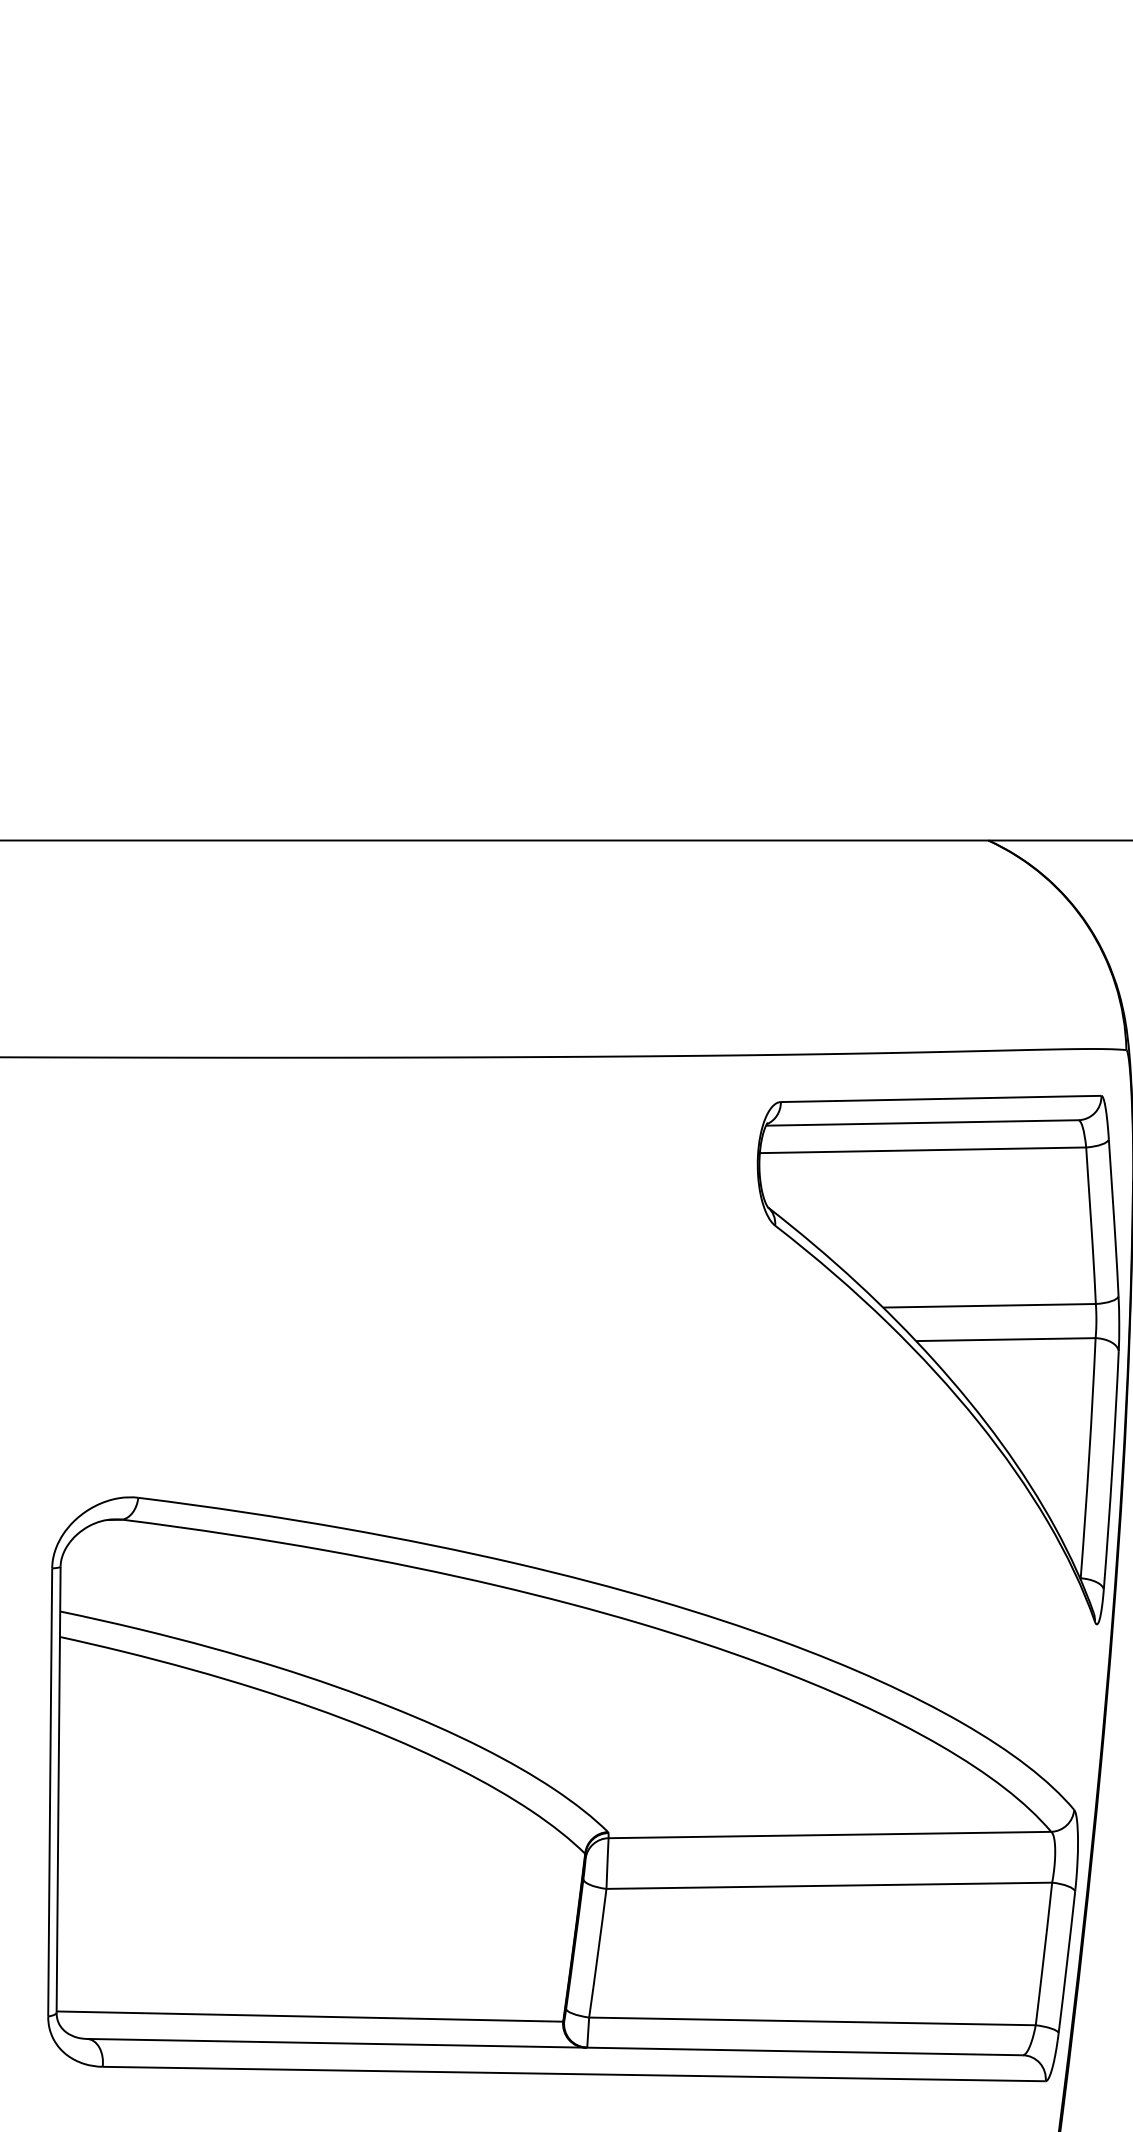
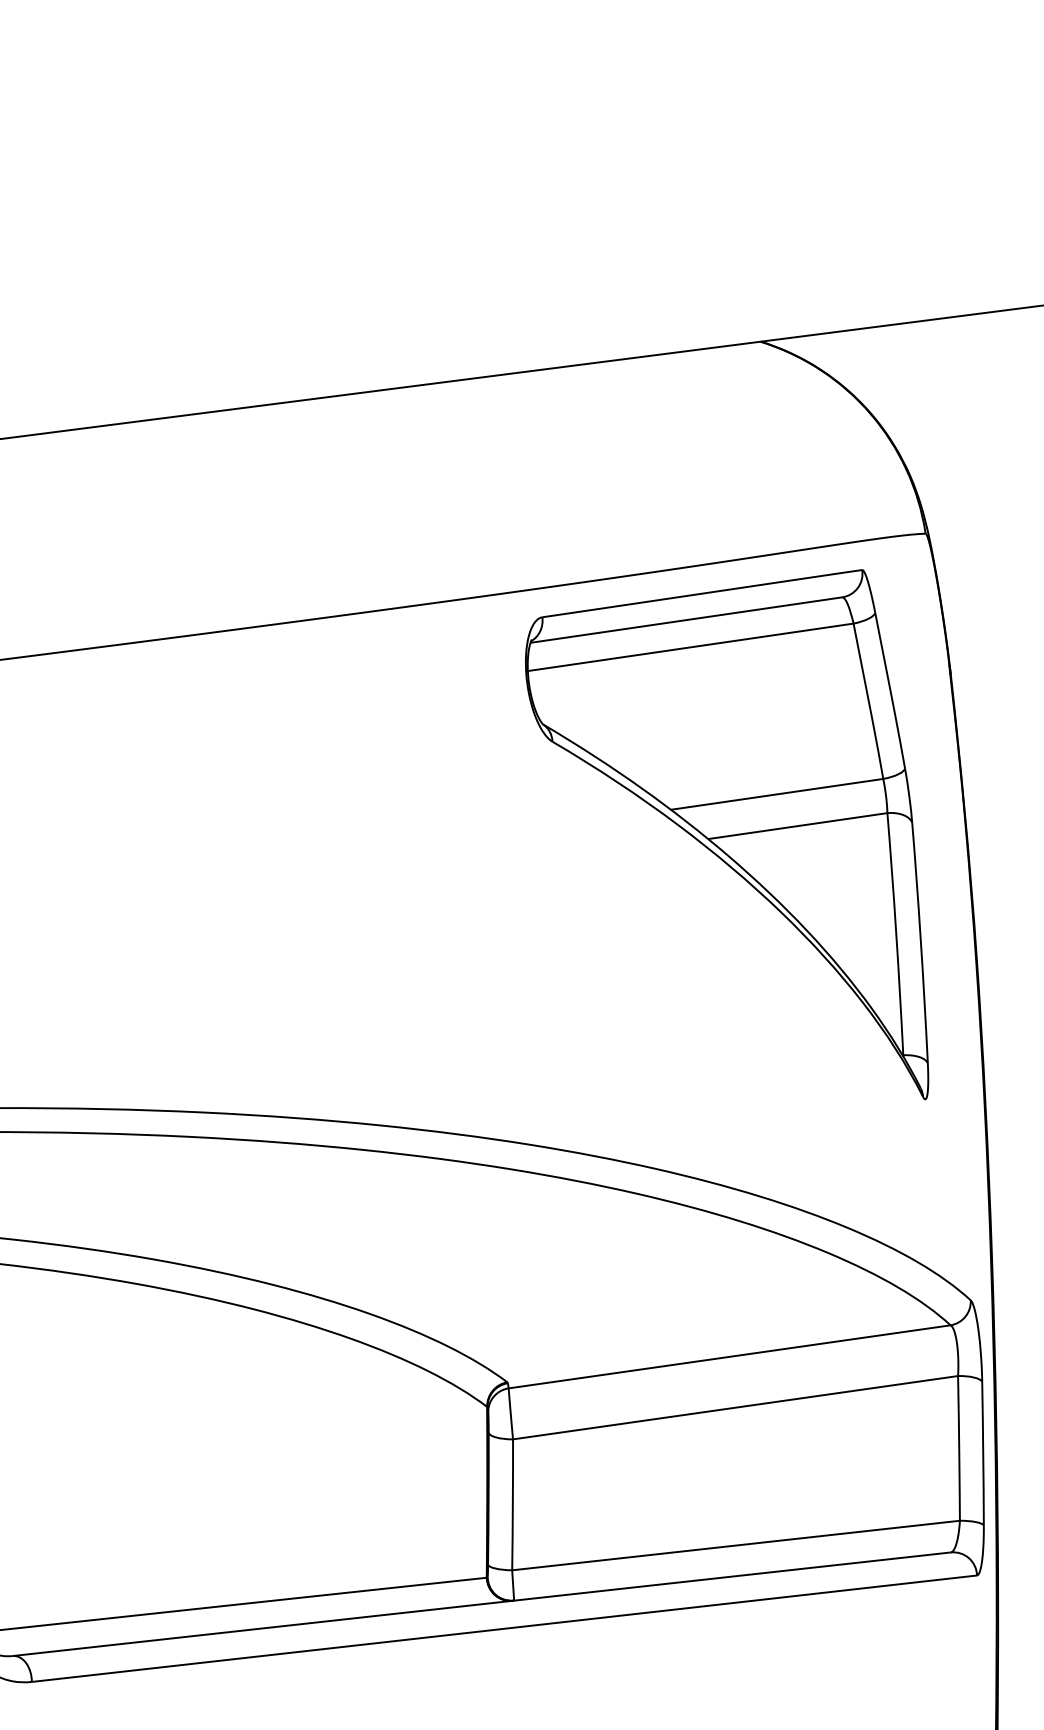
part: (938, 1360) -> (733, 855), moved

